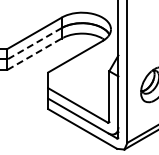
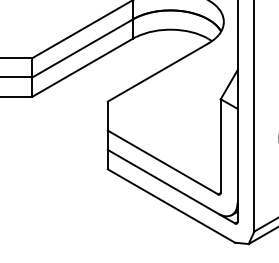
line: (34, 44) -> (82, 49), dashed -> solid
line: (35, 53) -> (84, 66), dashed -> solid

